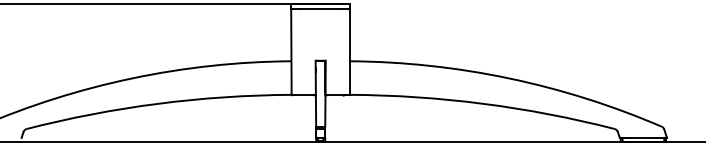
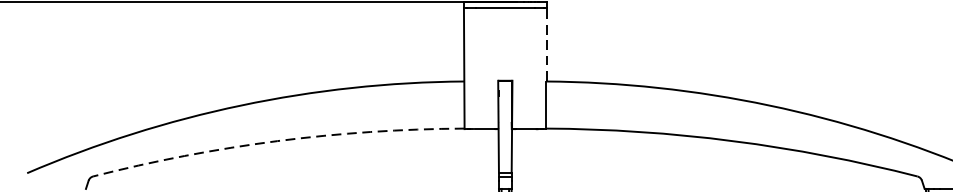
line: (350, 34) -> (547, 43), solid -> dashed
arc: (158, 103) -> (277, 140), solid -> dashed

